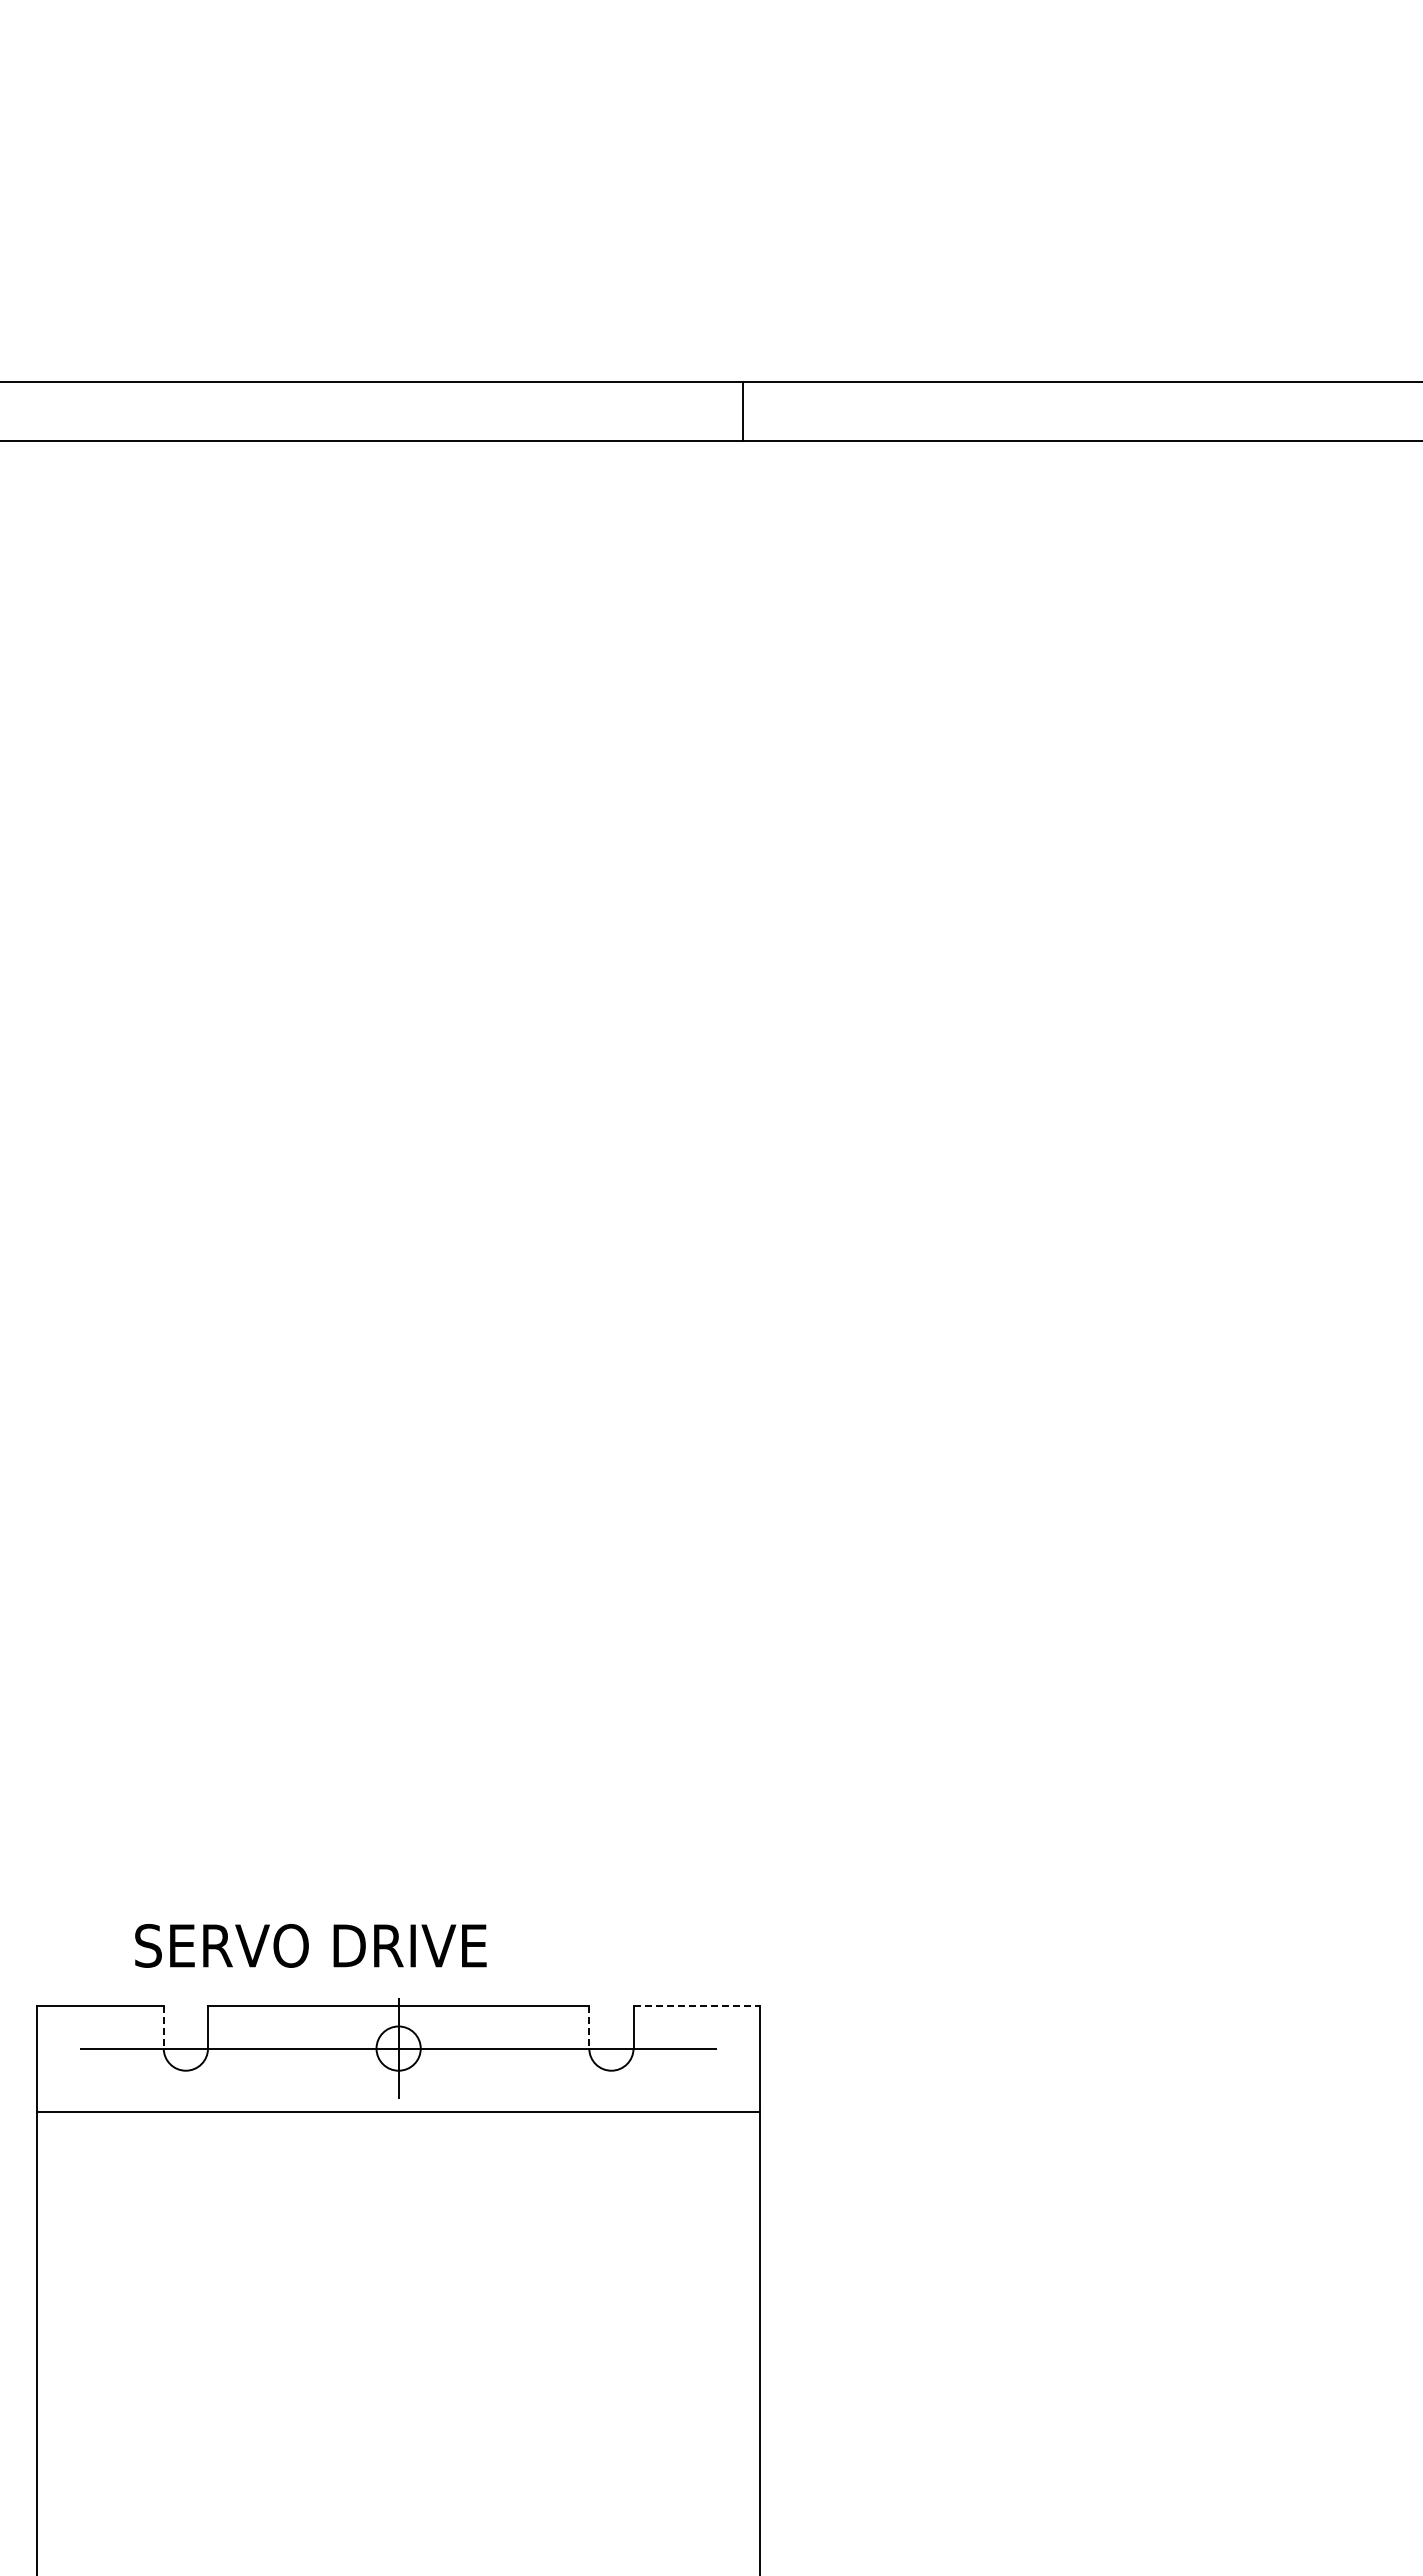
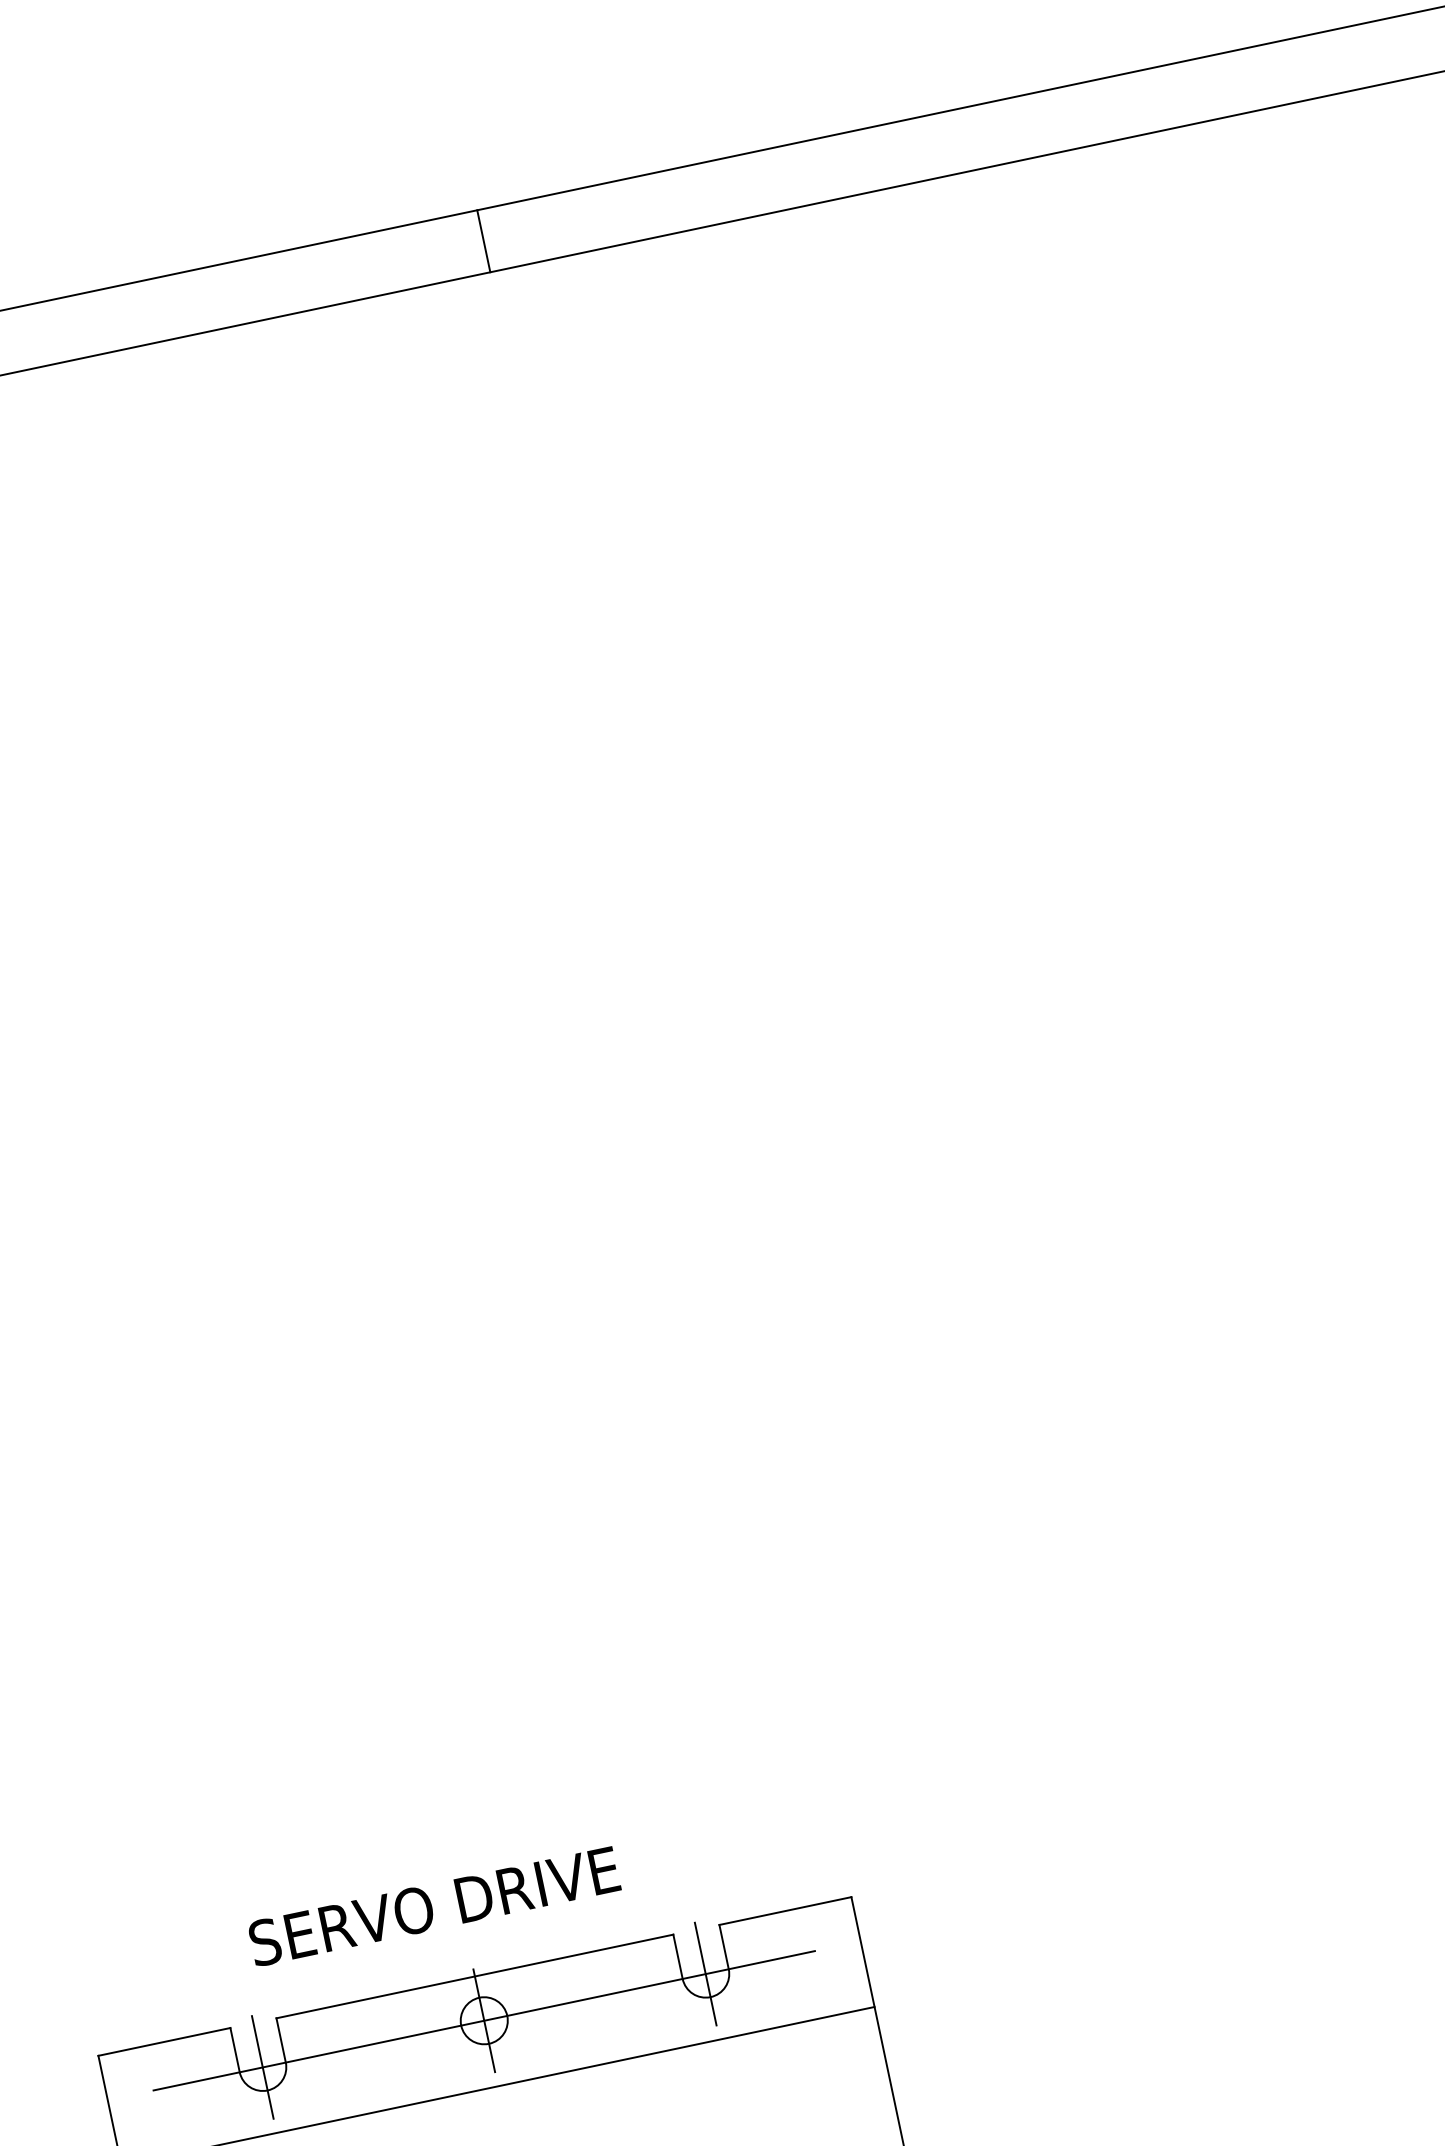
text: (310, 1945) -> (433, 1906), moved
line: (697, 2006) -> (786, 1911), dashed -> solid
line: (163, 2027) -> (234, 2050), dashed -> solid
line: (589, 2027) -> (678, 1956), dashed -> solid
line: (185, 2048) -> (262, 2067), added
line: (611, 2048) -> (705, 1973), added

